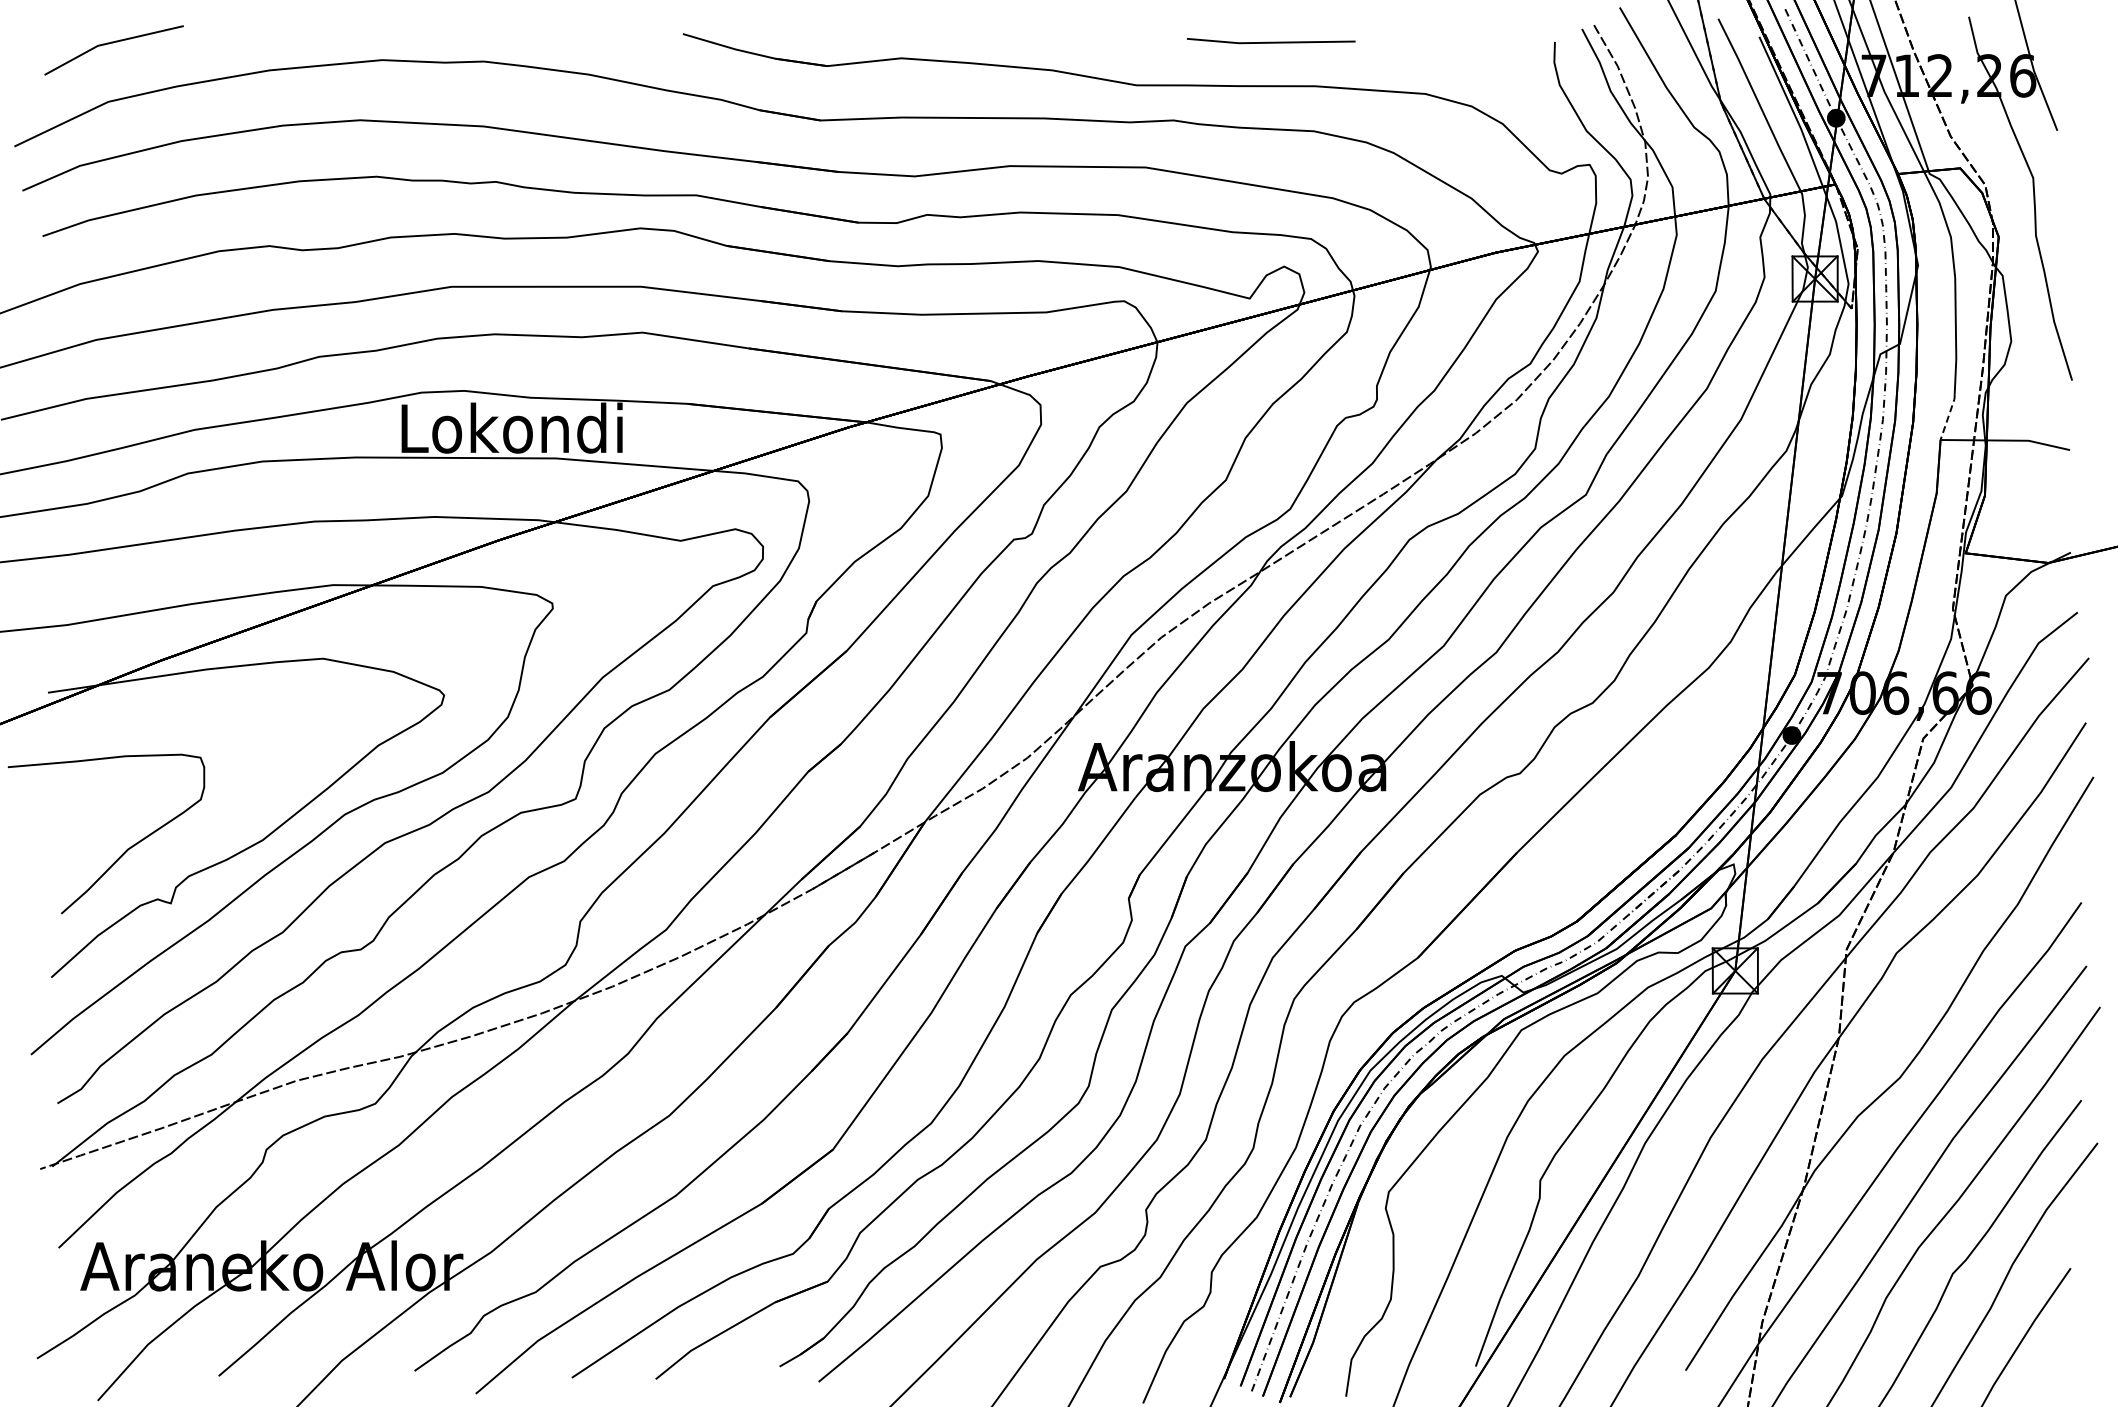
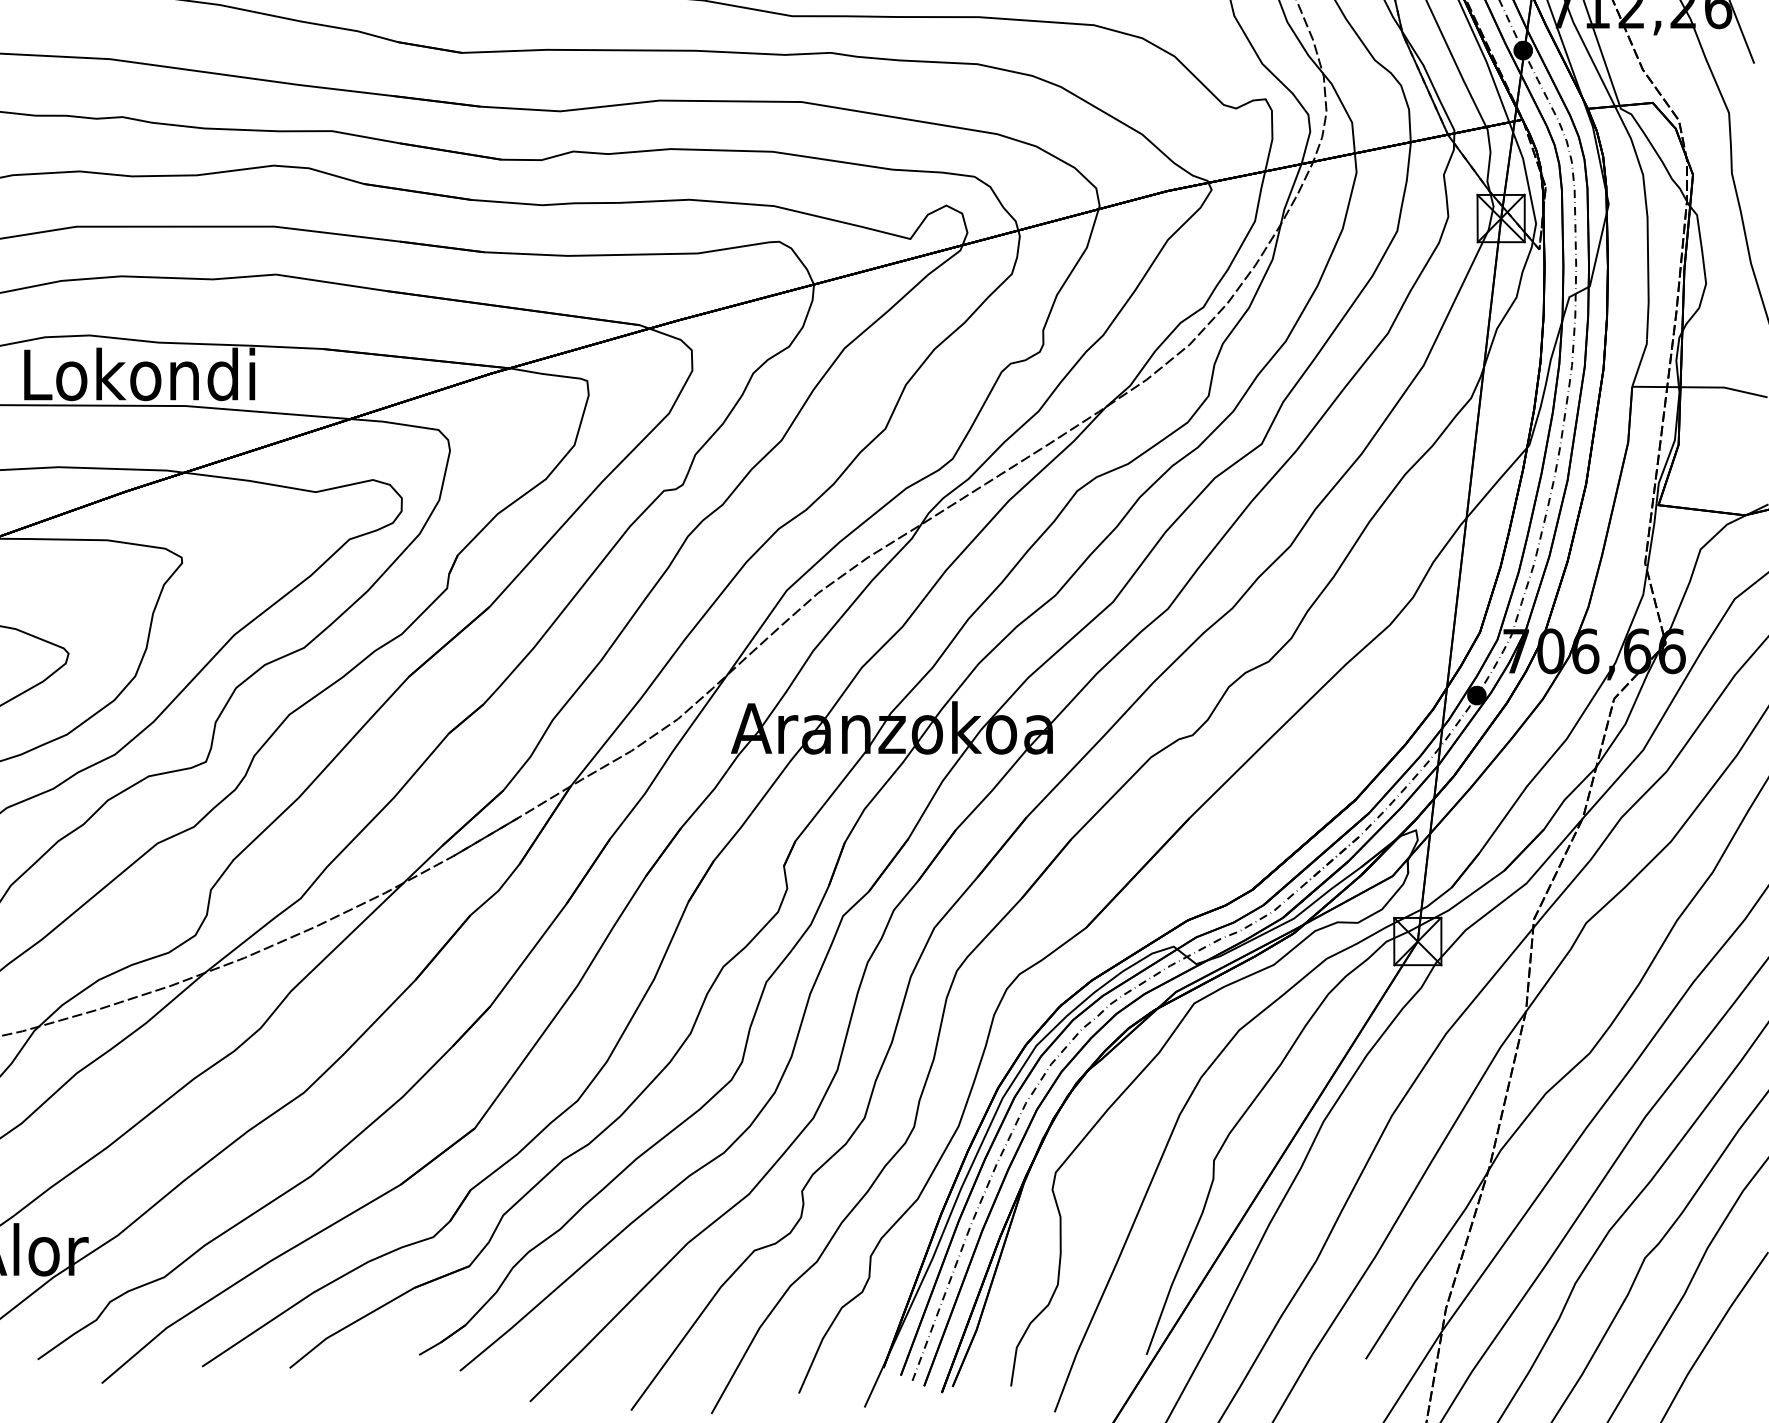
line: (1948, 416) -> (1640, 362), dashed -> solid

